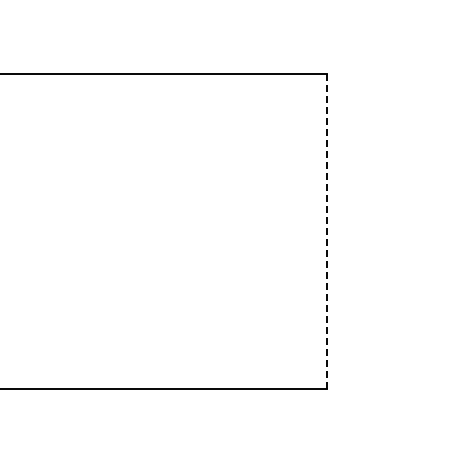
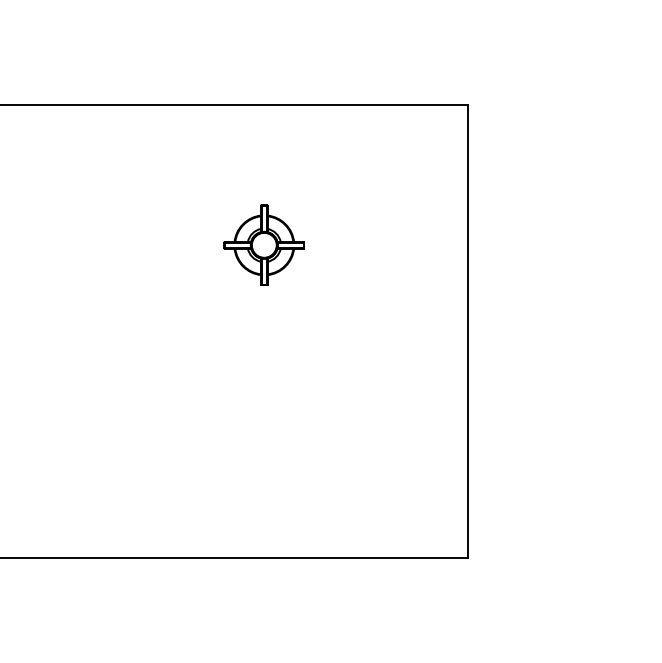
part: (183, 170) -> (262, 244), added
line: (326, 231) -> (467, 331), dashed -> solid

